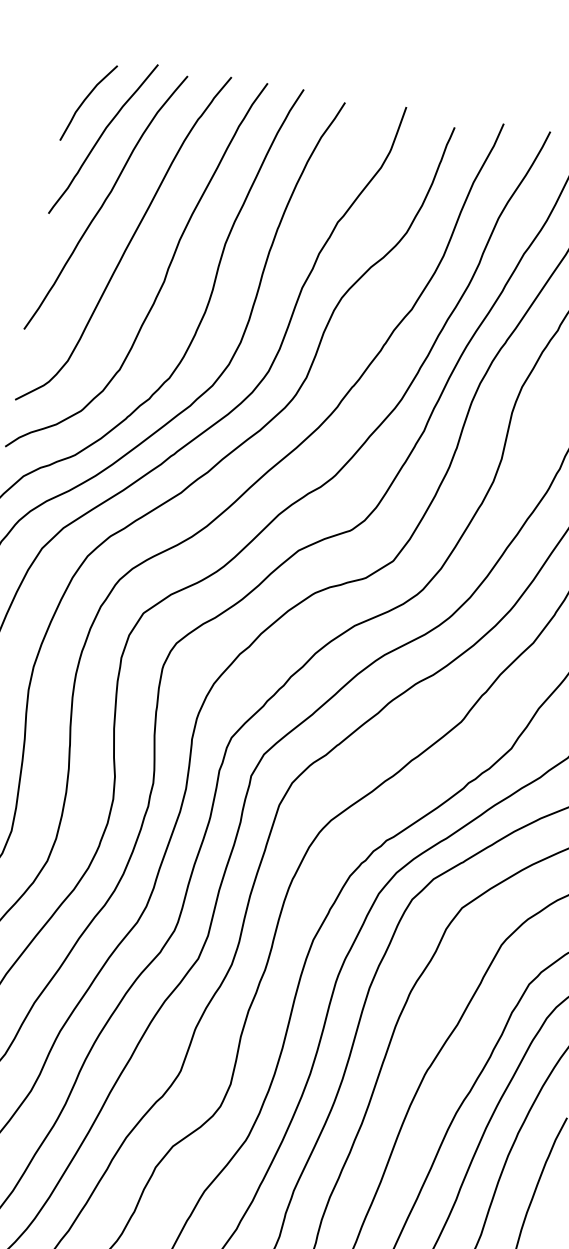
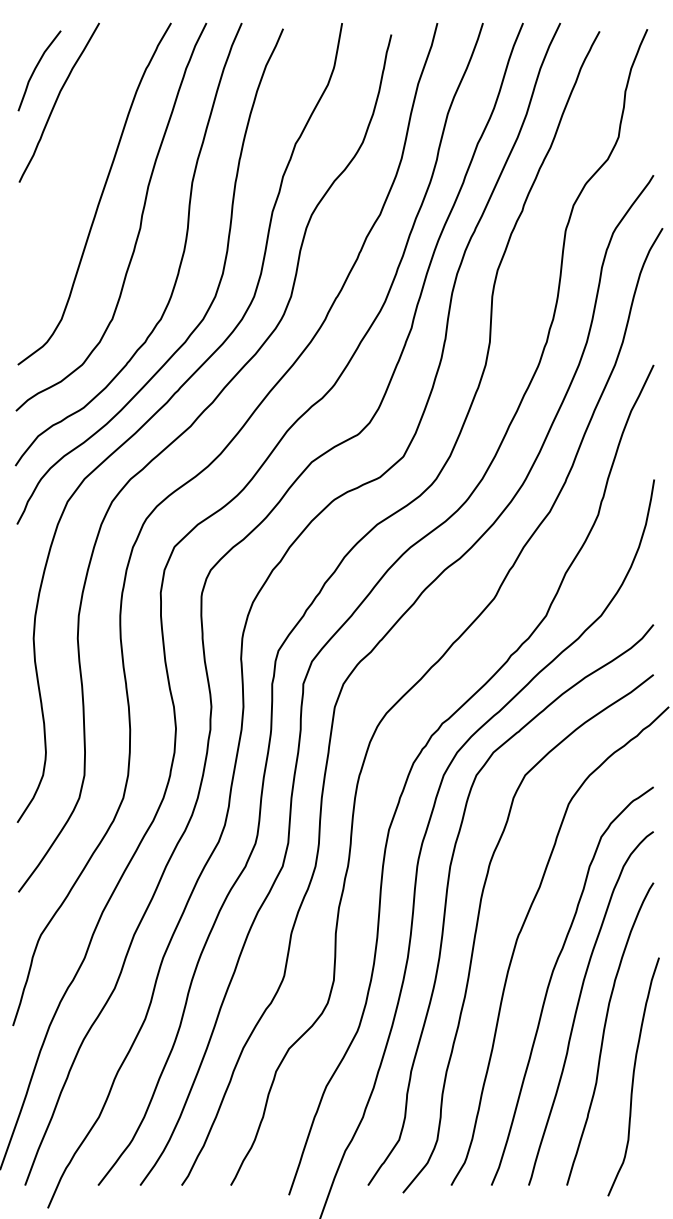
curve: (105, 202) -> (71, 162), removed

